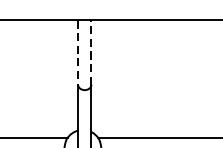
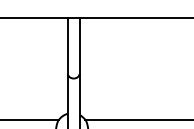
line: (77, 52) -> (67, 45), dashed -> solid
line: (91, 52) -> (79, 45), dashed -> solid

